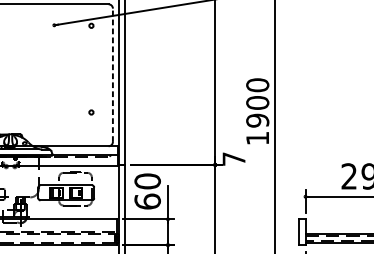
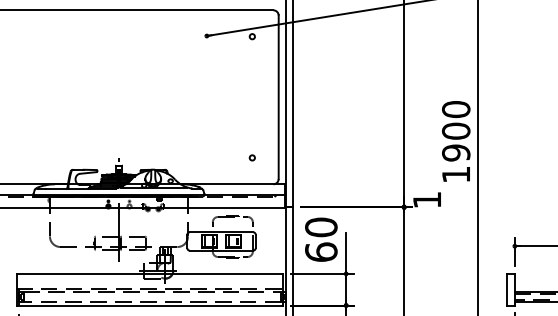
line: (112, 74) -> (278, 96), dashed -> solid
circle: (90, 112) -> (251, 157), moved
text: (233, 159) -> (426, 200), 7 -> 1

